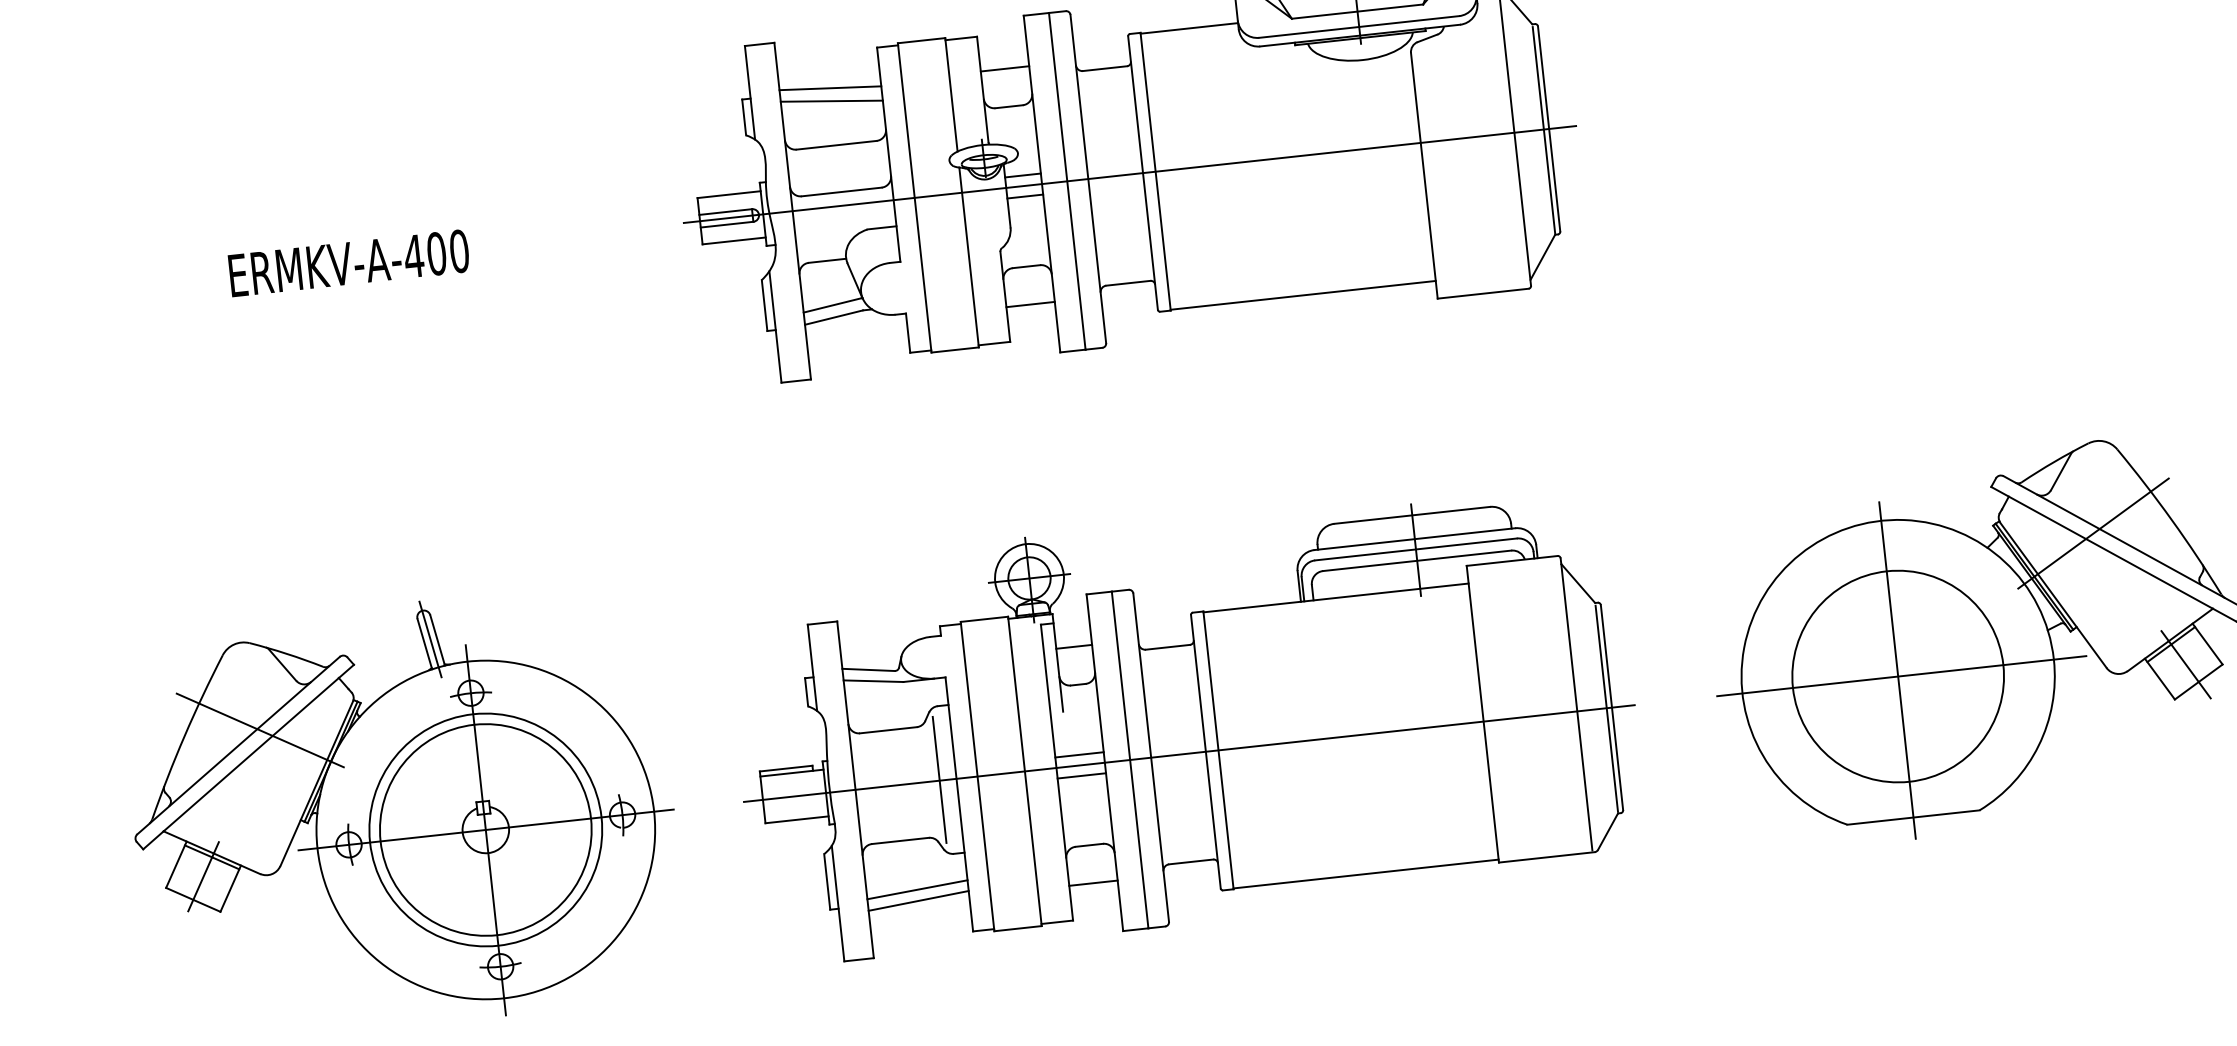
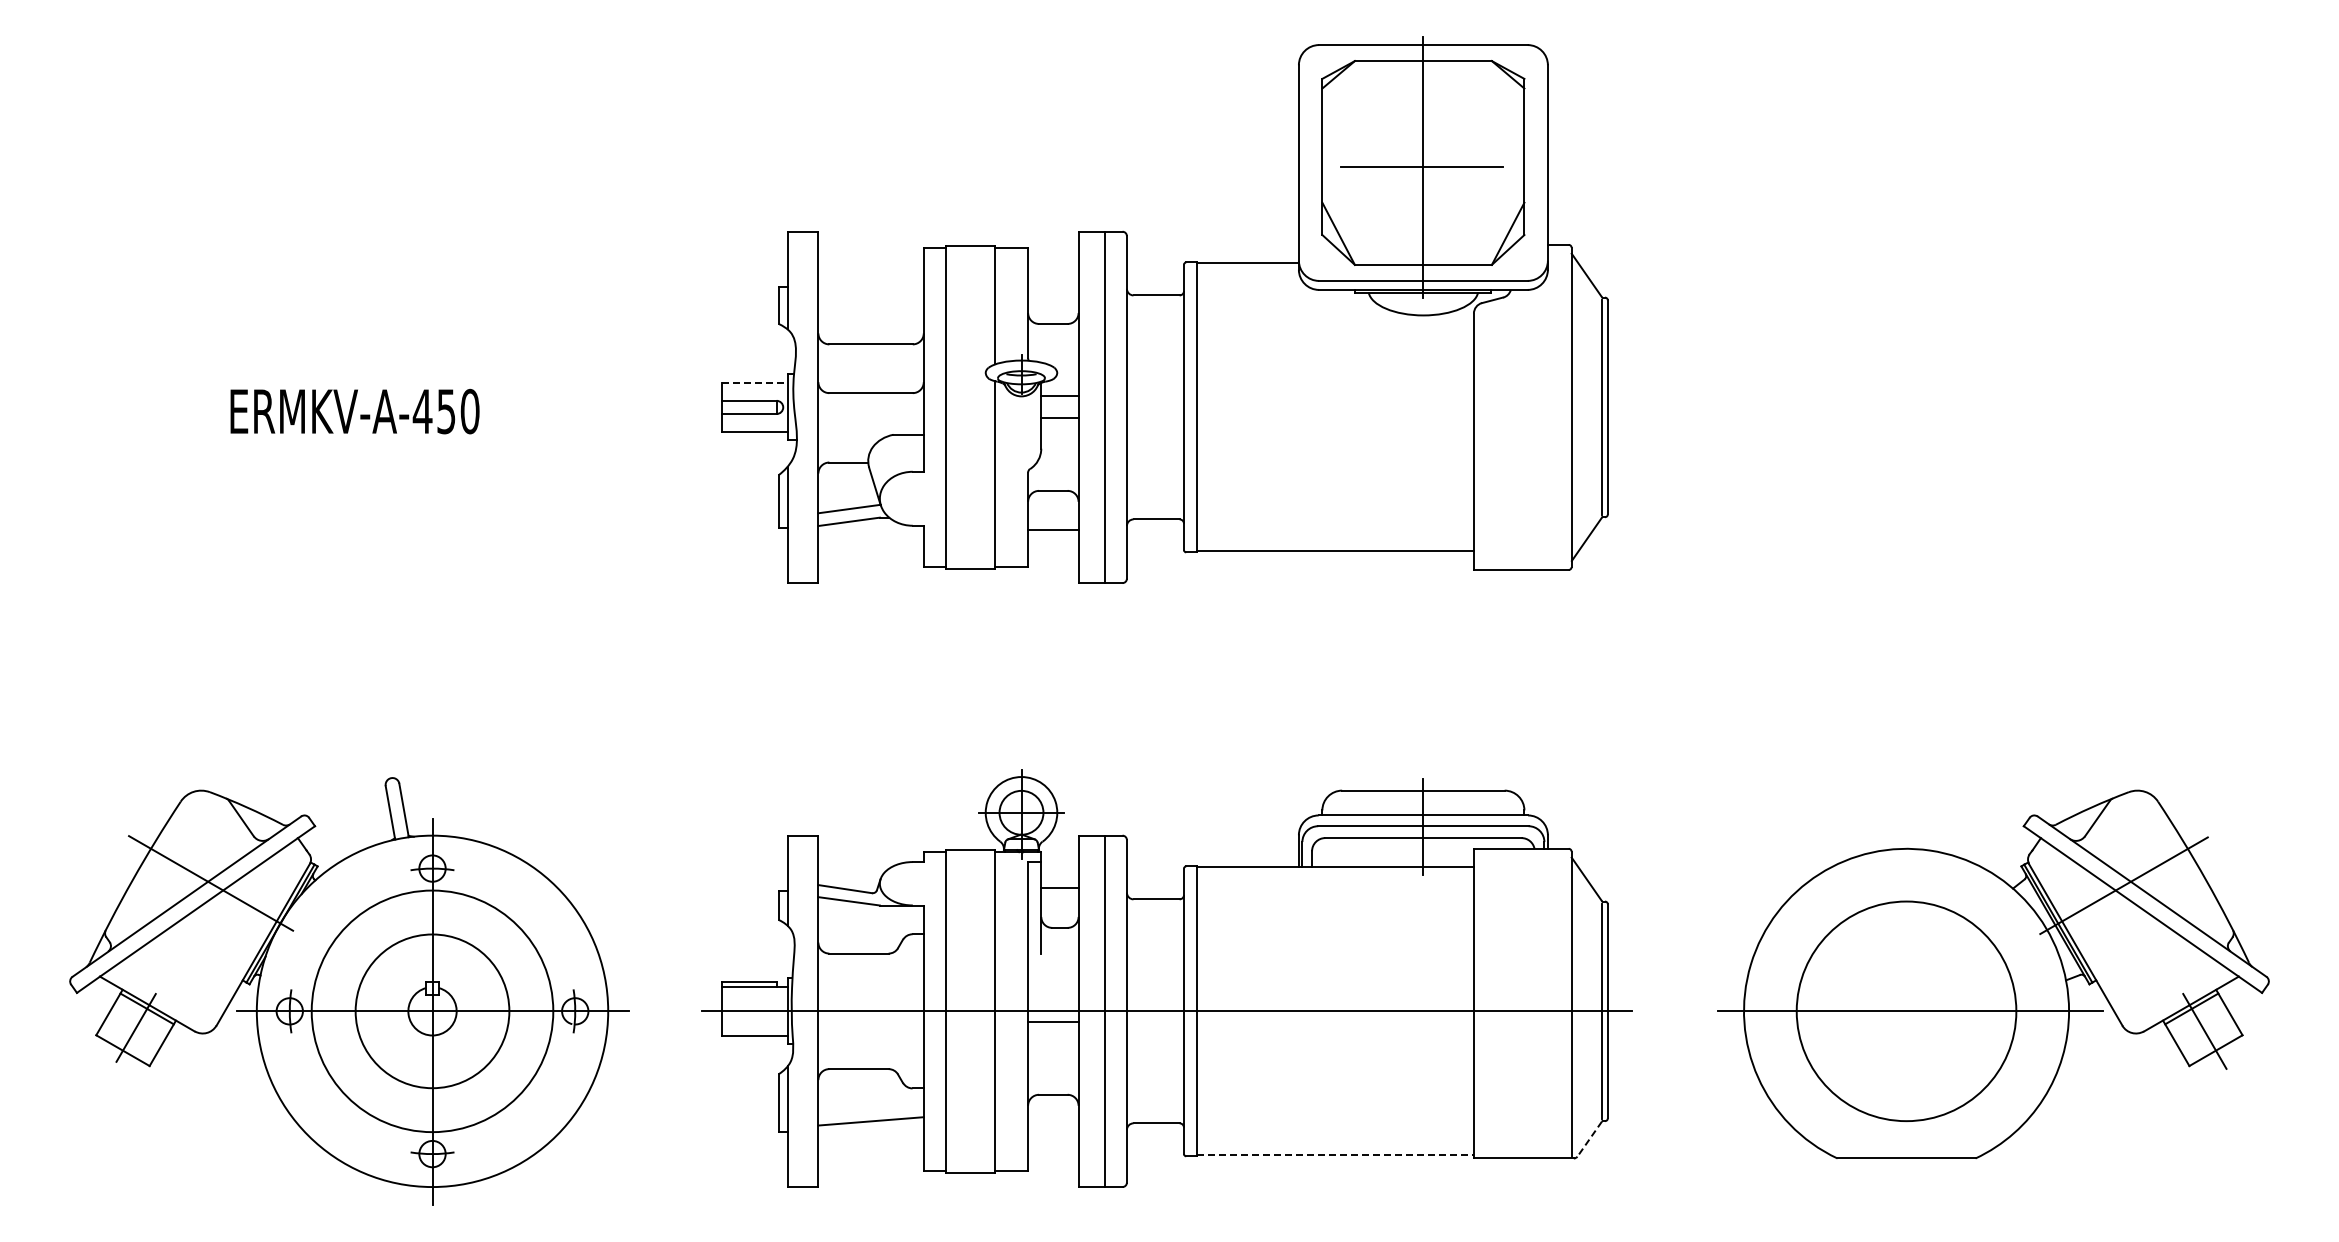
line: (1005, 68) -> (1053, 284), removed
line: (829, 87) -> (870, 284), removed
line: (831, 101) -> (870, 298), removed
line: (1129, 174) -> (1169, 407), removed
line: (728, 194) -> (754, 383), solid -> dashed
text: (436, 253) -> (446, 411), ERMKV-A-400 -> ERMKV-A-450
line: (430, 639) -> (396, 808), removed
line: (1897, 669) -> (1906, 1004), removed
line: (1079, 754) -> (1053, 1000), removed
line: (939, 779) -> (906, 1010), removed
circle: (485, 830) -> (432, 1011), size x0.7
line: (1607, 832) -> (1589, 1139), solid -> dashed
line: (1366, 874) -> (1336, 1155), solid -> dashed
line: (1093, 883) -> (1053, 1134), removed
line: (918, 900) -> (870, 1132), removed

